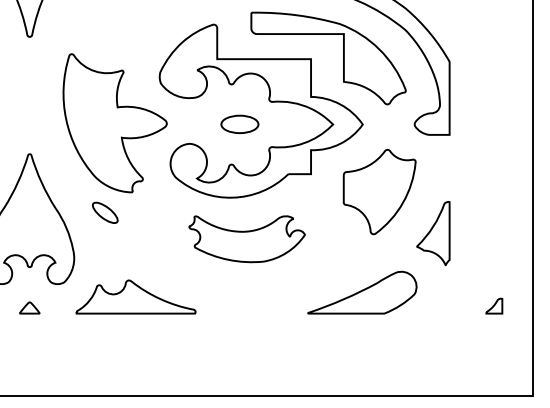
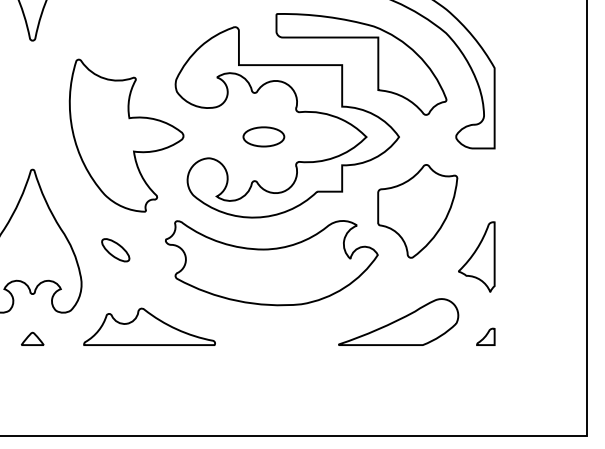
part: (105, 213) -> (115, 250), moved
part: (246, 239) -> (271, 263), size x1.67
part: (494, 305) -> (485, 336), moved

